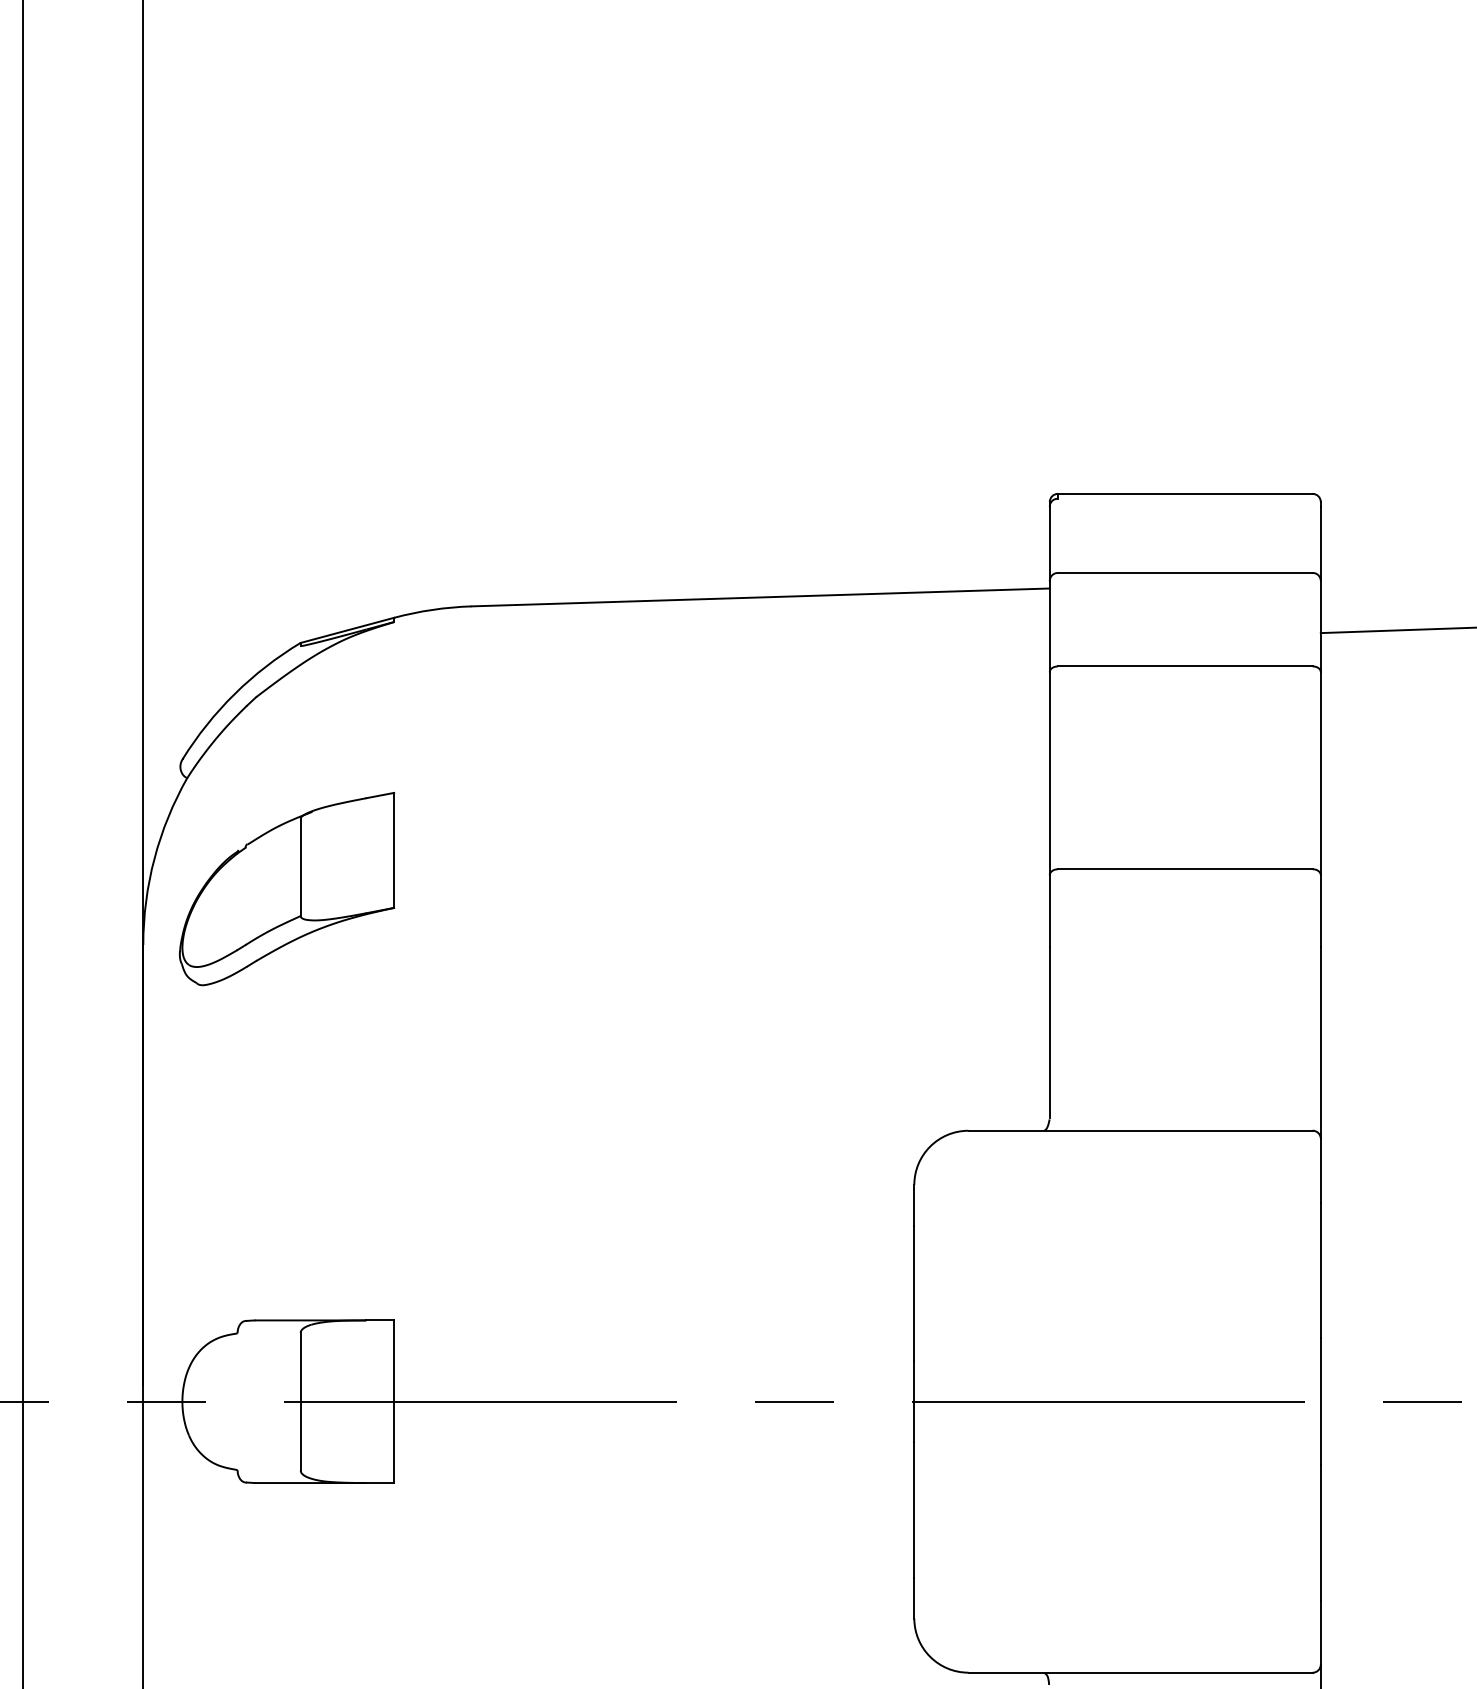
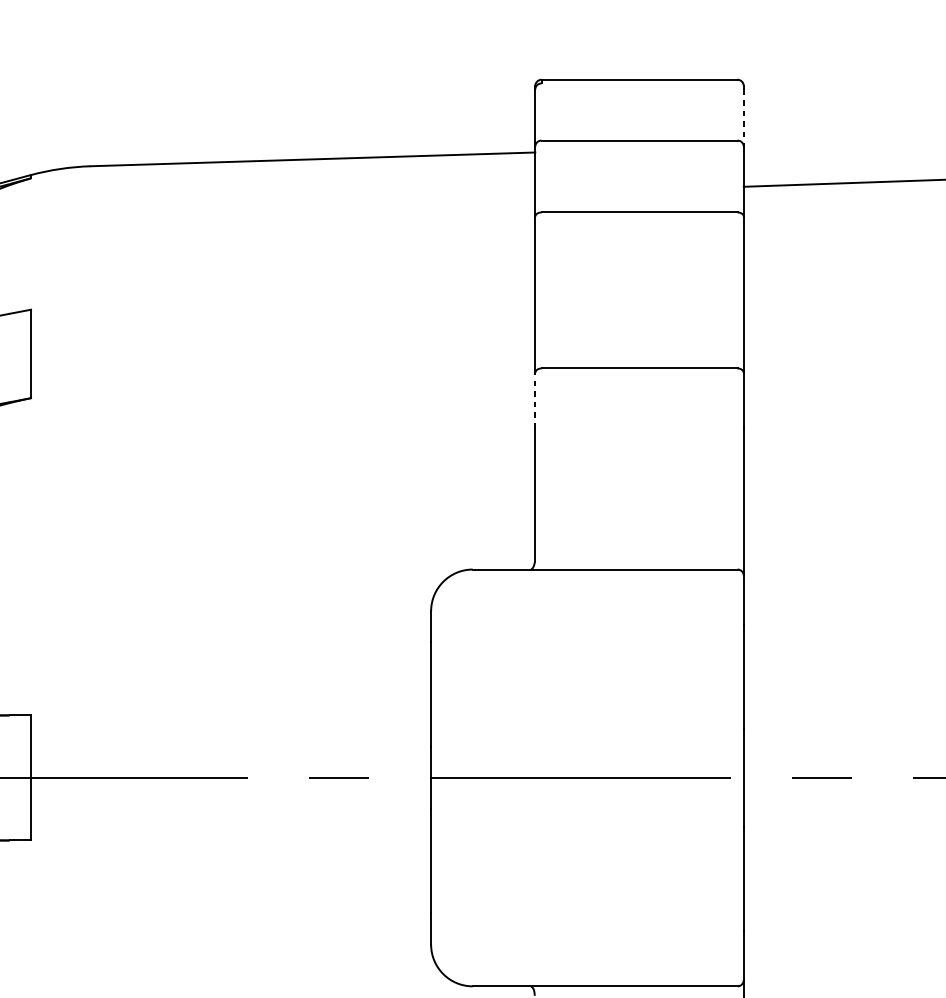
line: (1320, 544) -> (743, 118), solid -> dashed
line: (1049, 911) -> (535, 400), solid -> dashed

